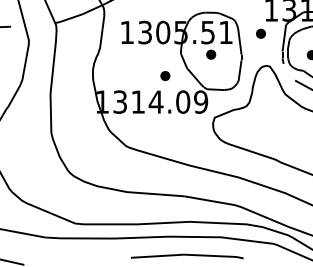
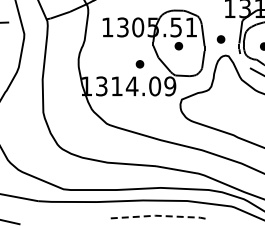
part: (260, 33) -> (220, 39), moved
line: (188, 254) -> (159, 215), solid -> dashed

